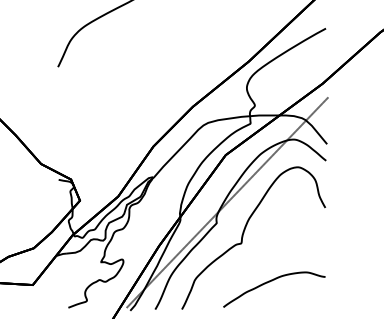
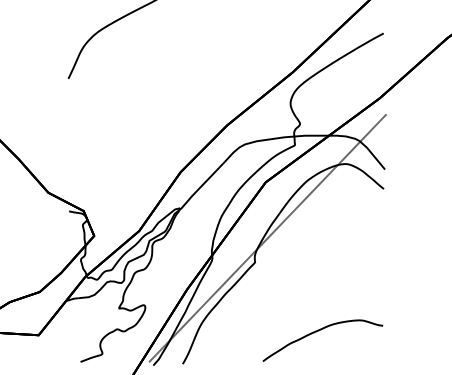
curve: (244, 233) -> (287, 274), removed

